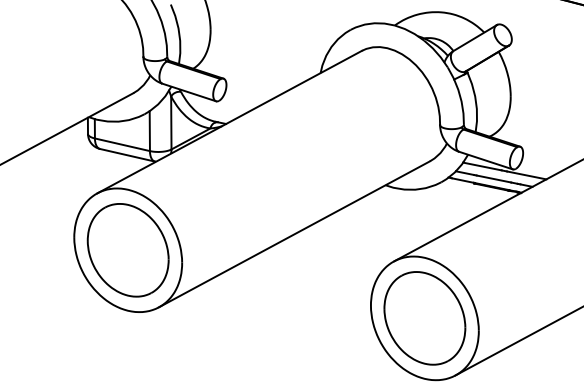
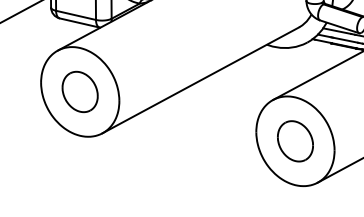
part: (127, 250) -> (79, 92), size x0.6
part: (424, 318) -> (295, 141), size x0.6

